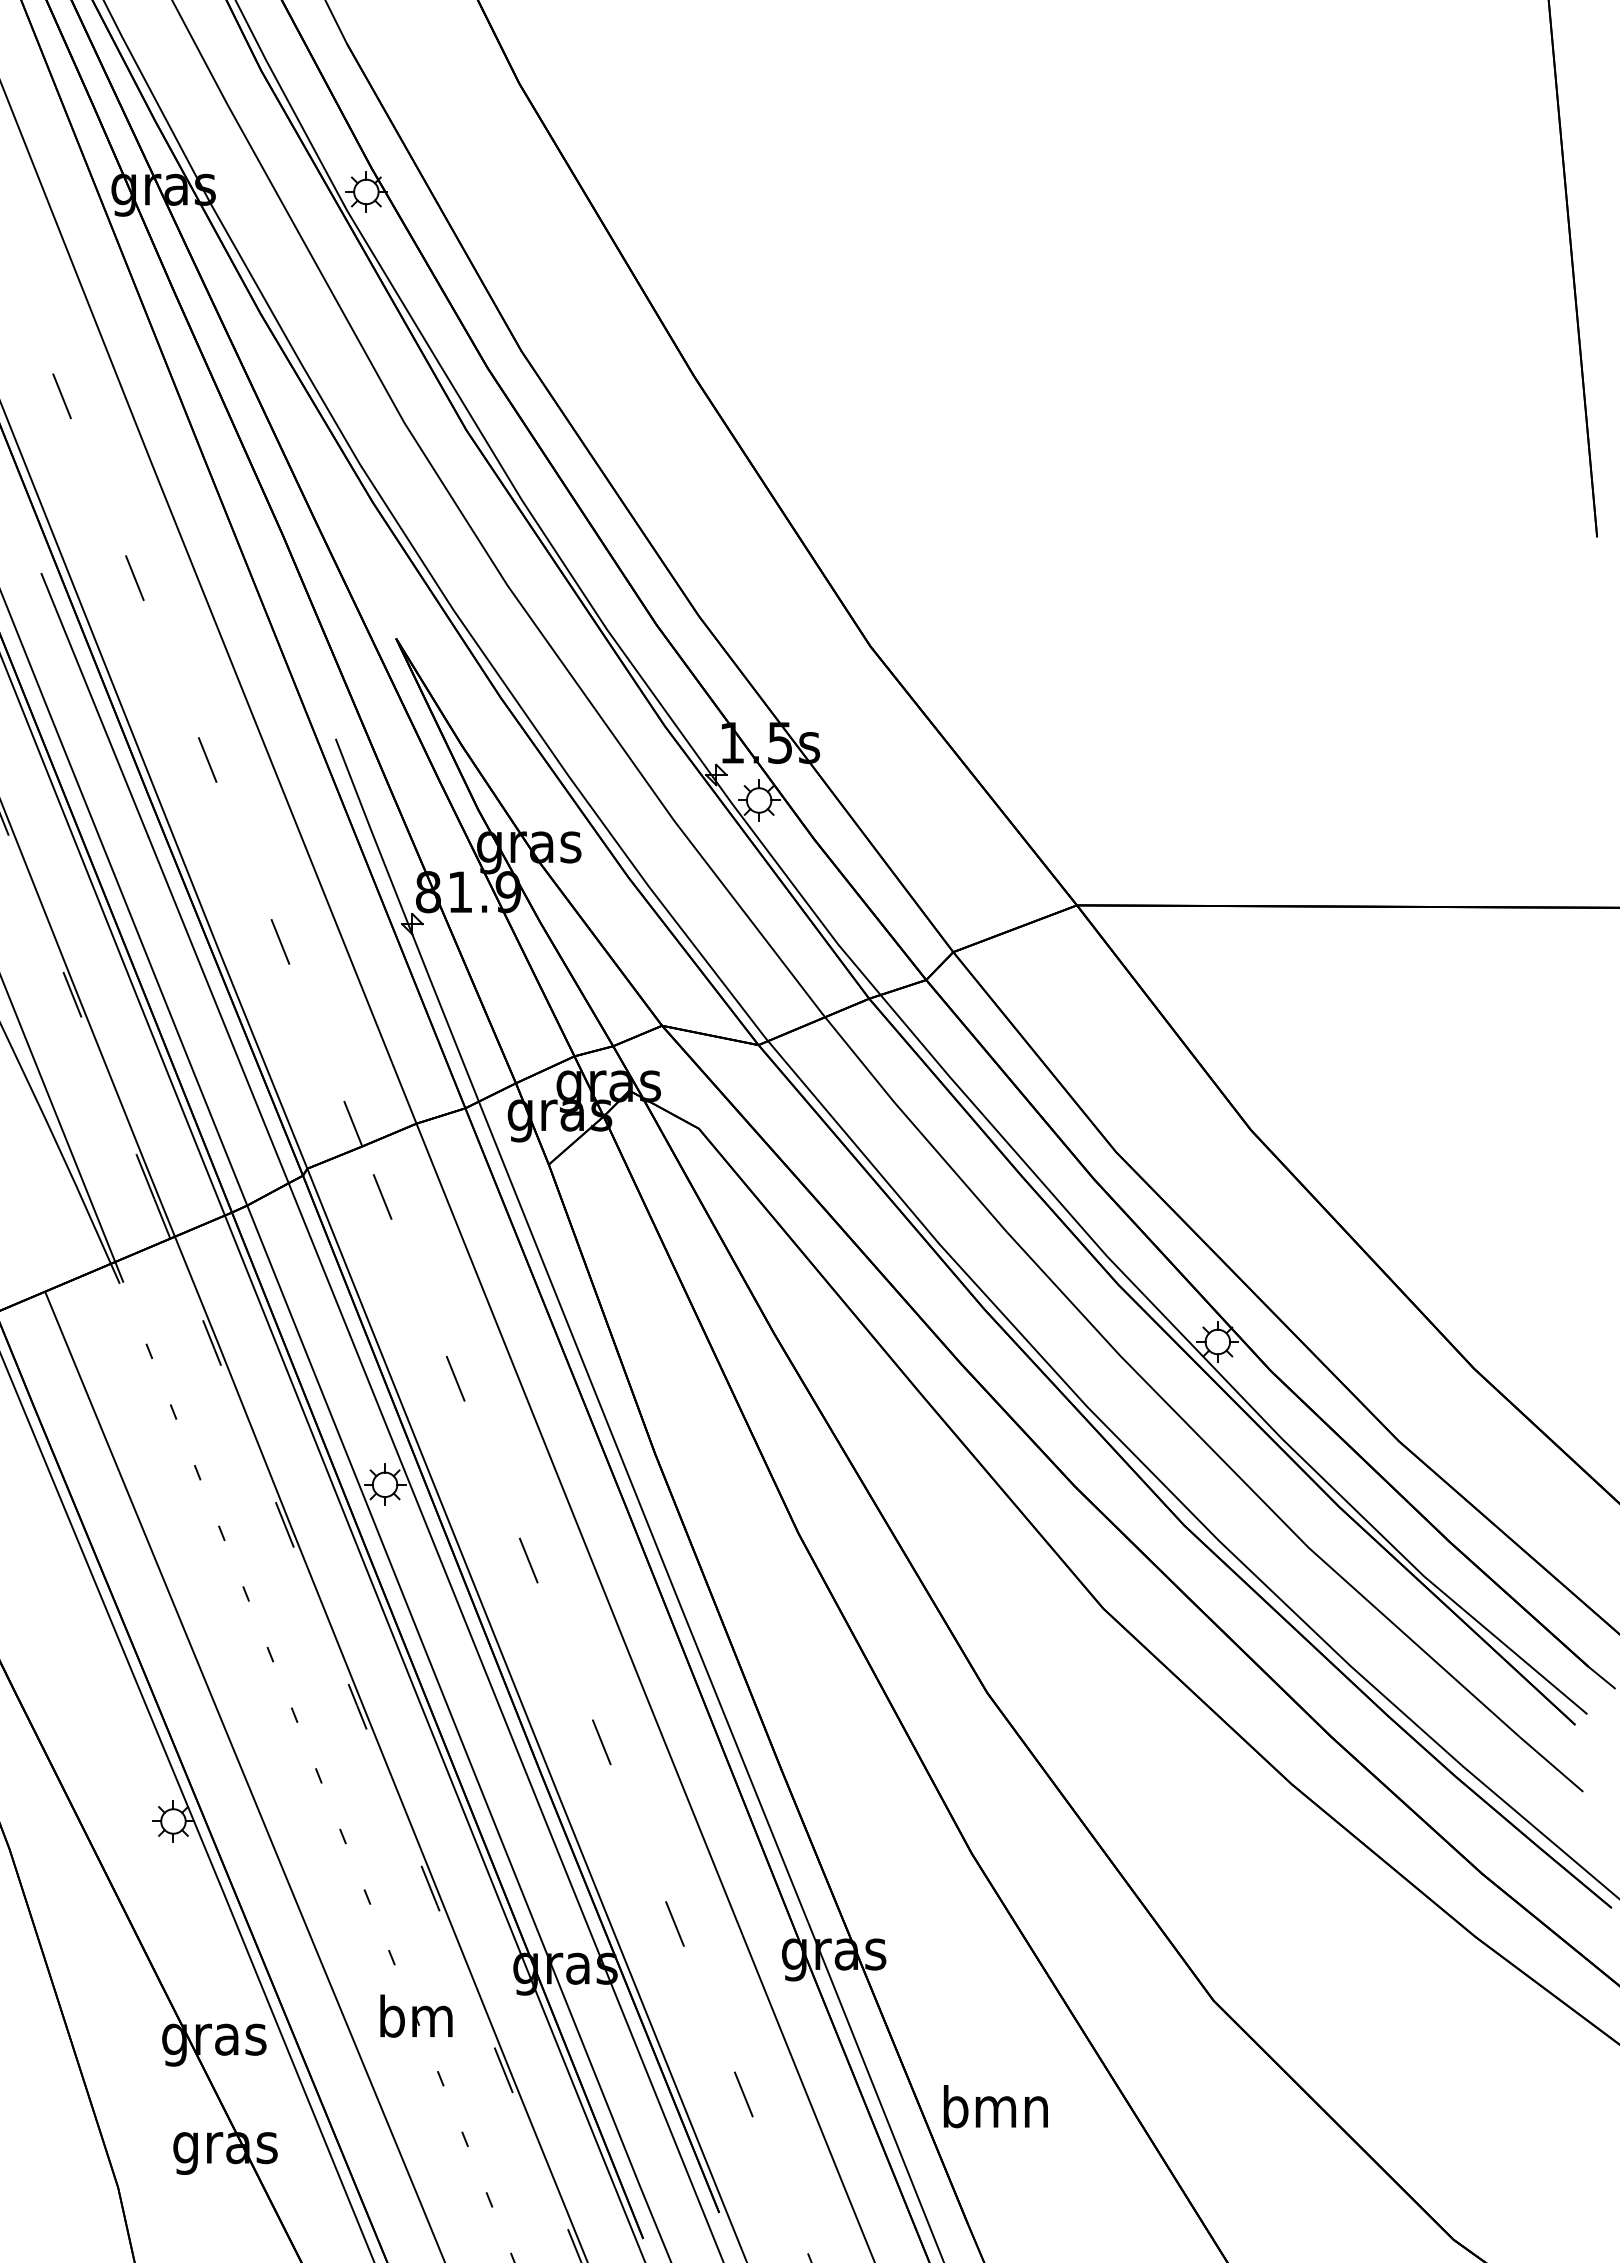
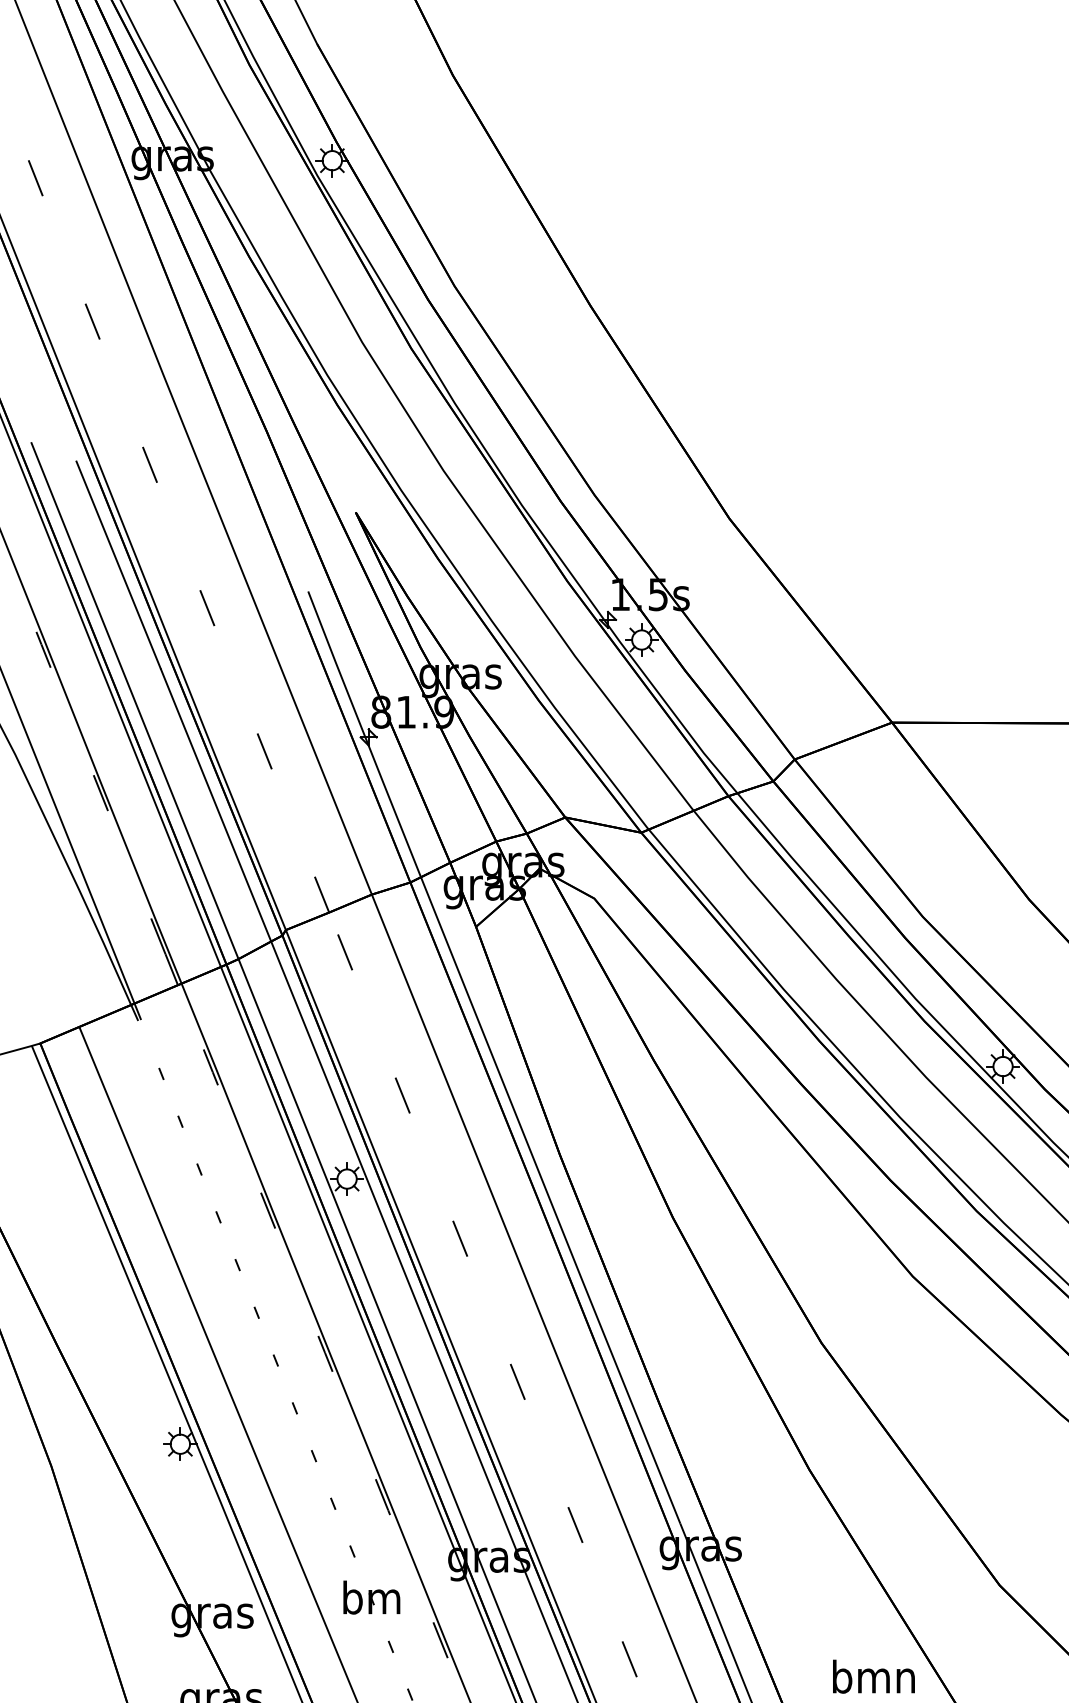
text: (995, 2106) -> (873, 1676), moved

